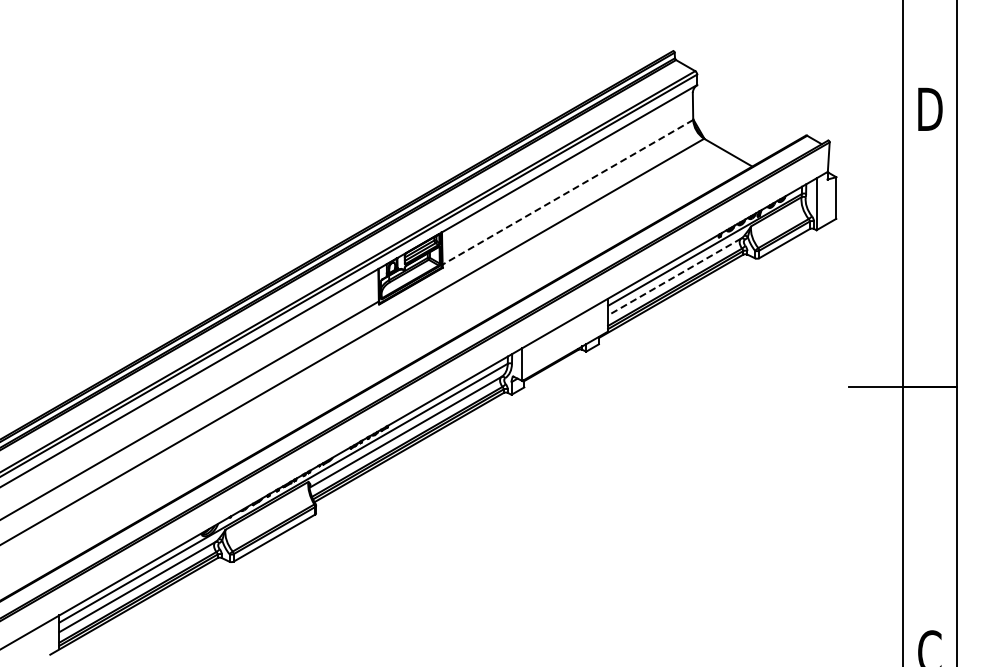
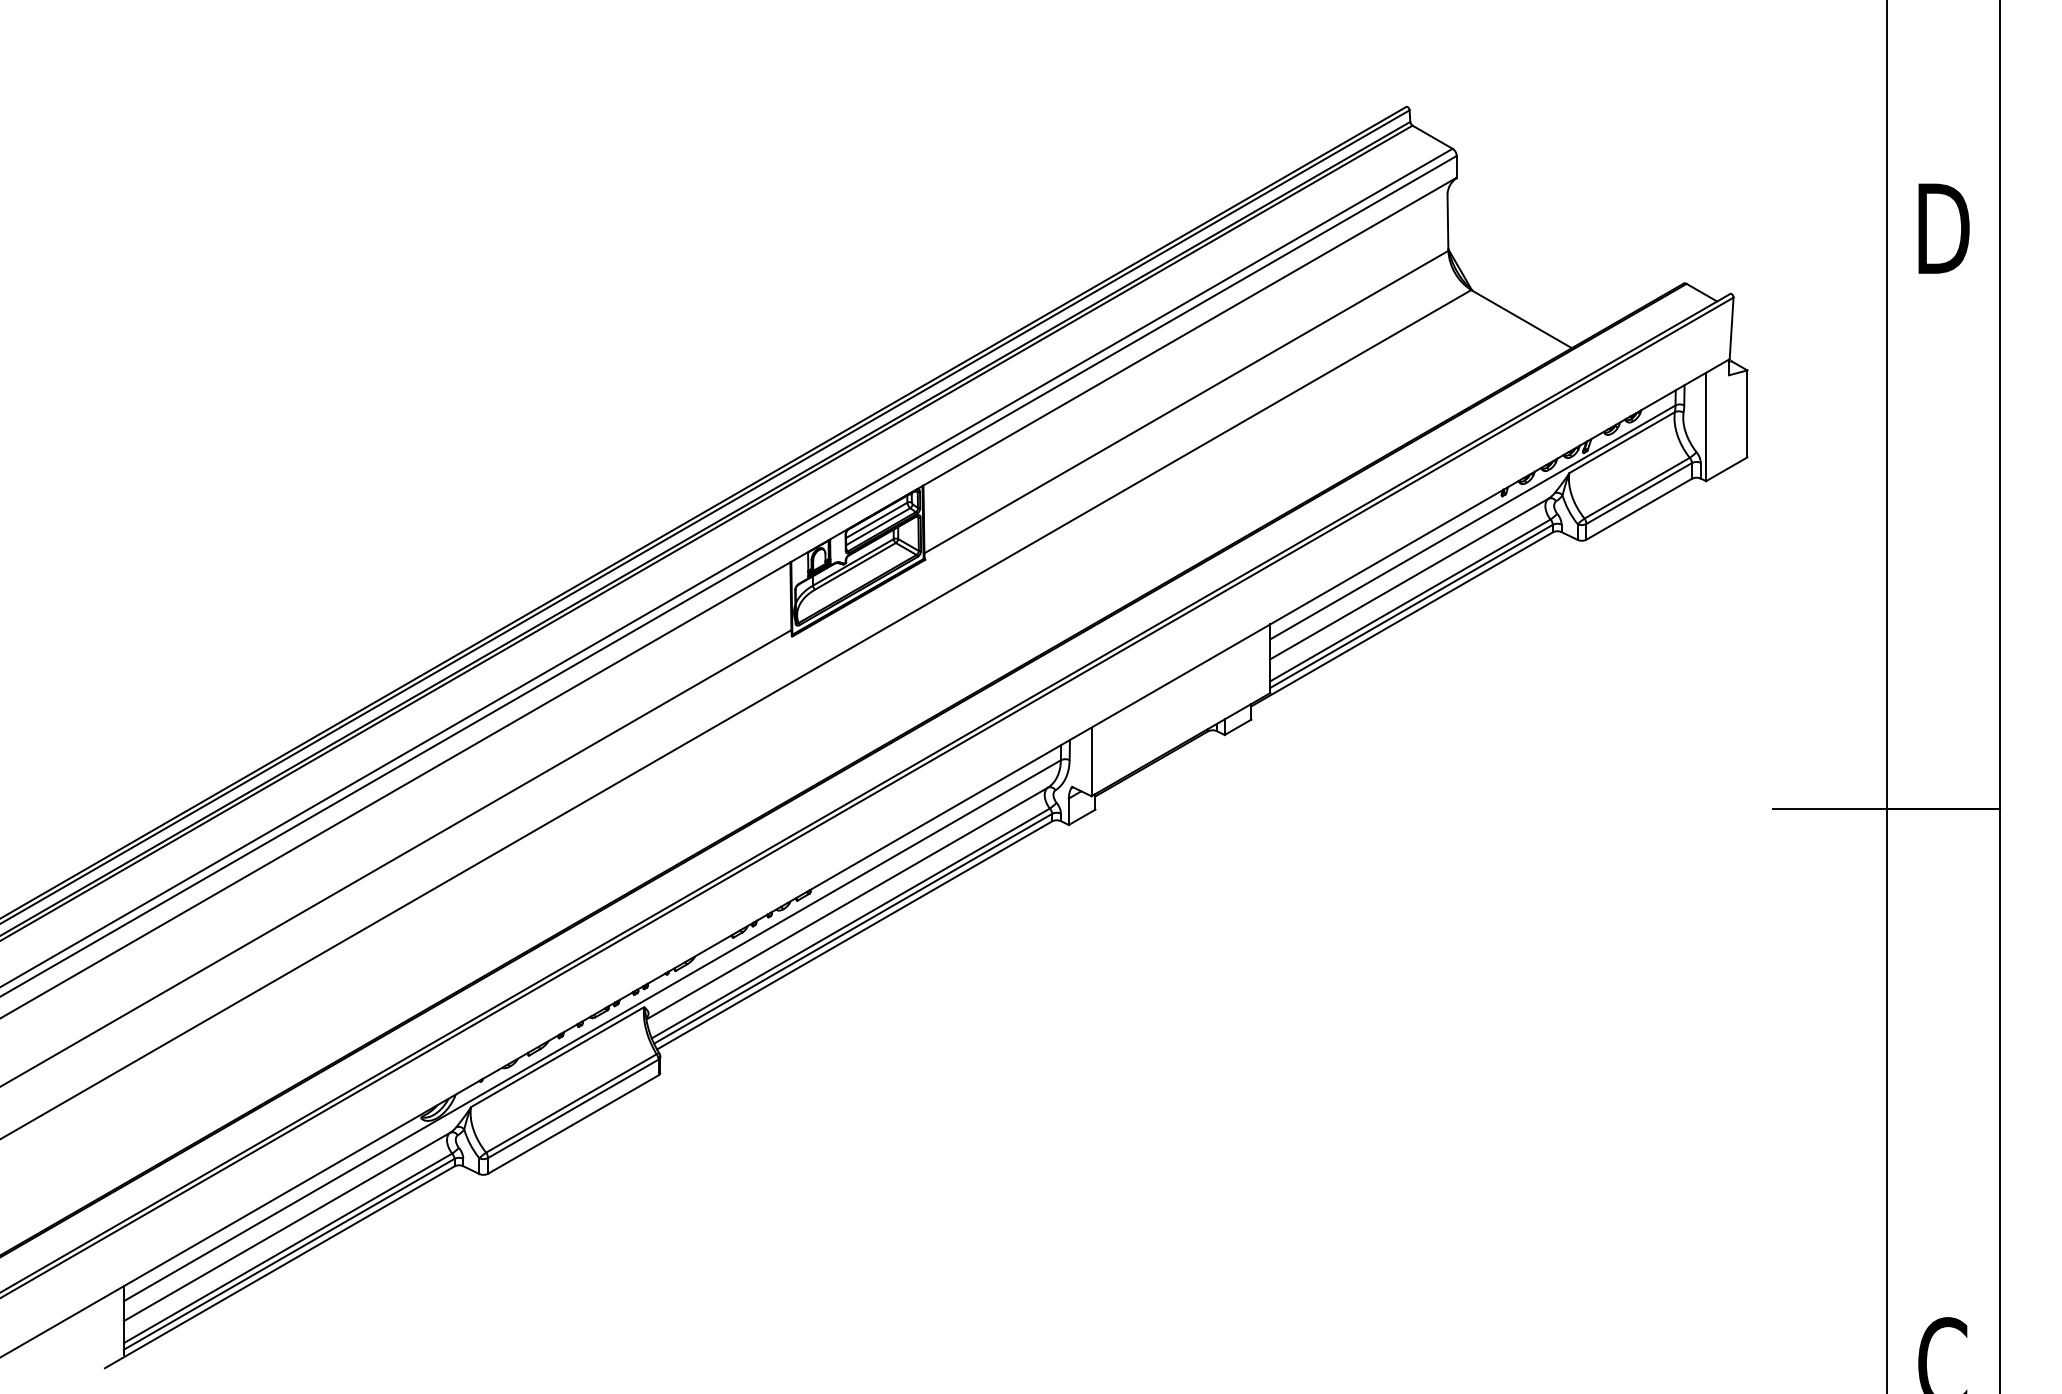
line: (567, 192) -> (1185, 402), dashed -> solid
line: (674, 277) -> (1409, 579), dashed -> solid

